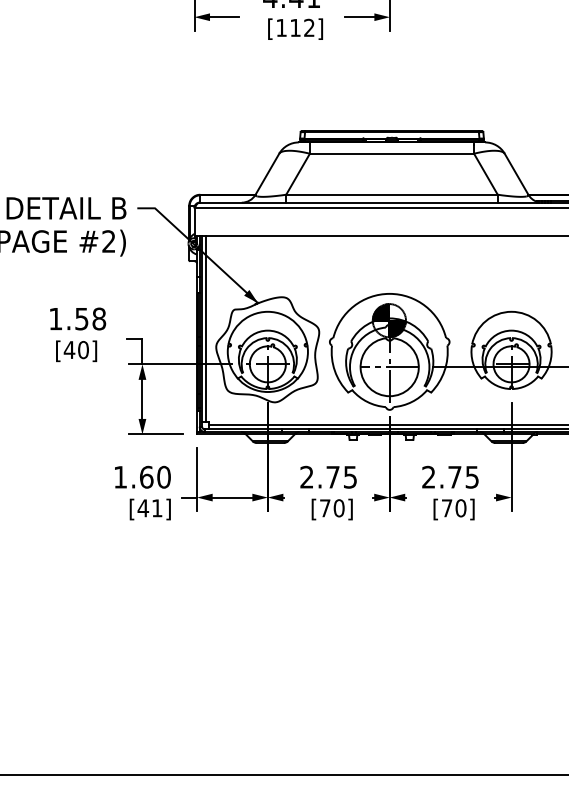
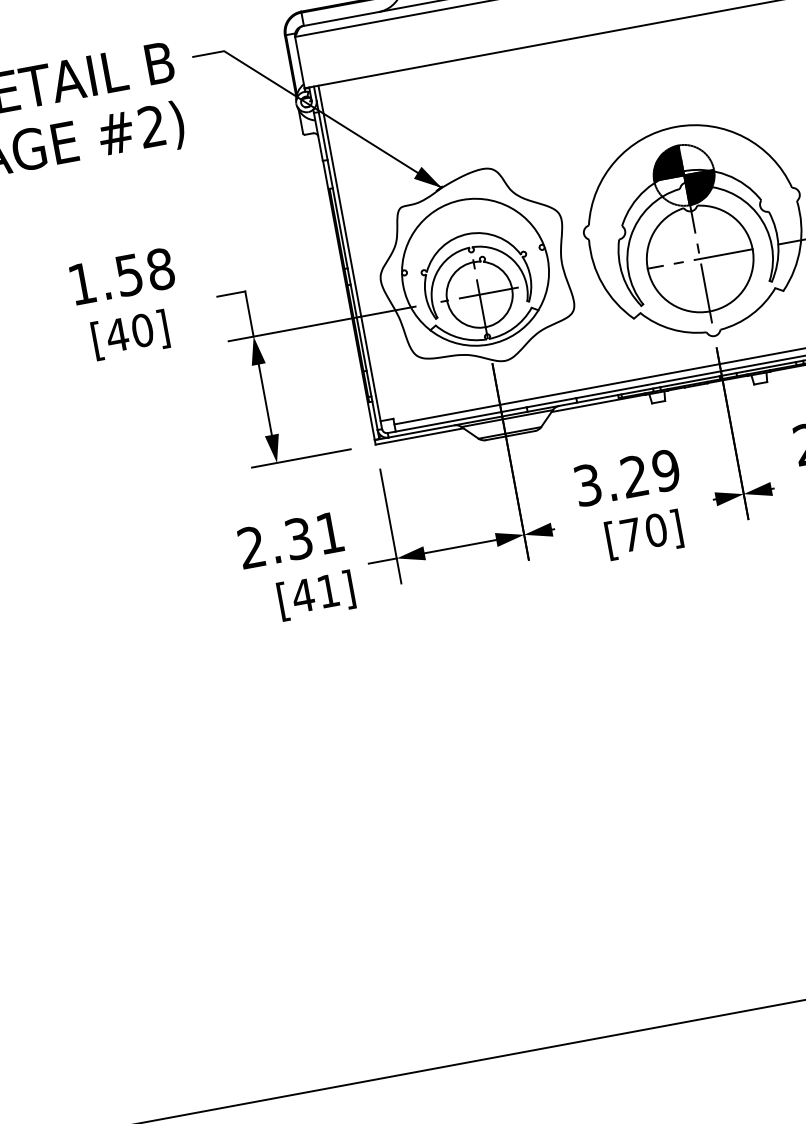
line: (206, 329) -> (357, 252), removed
text: (142, 476) -> (291, 538), 1.60 -> 2.31
text: (328, 476) -> (626, 476), 2.75 -> 3.29

